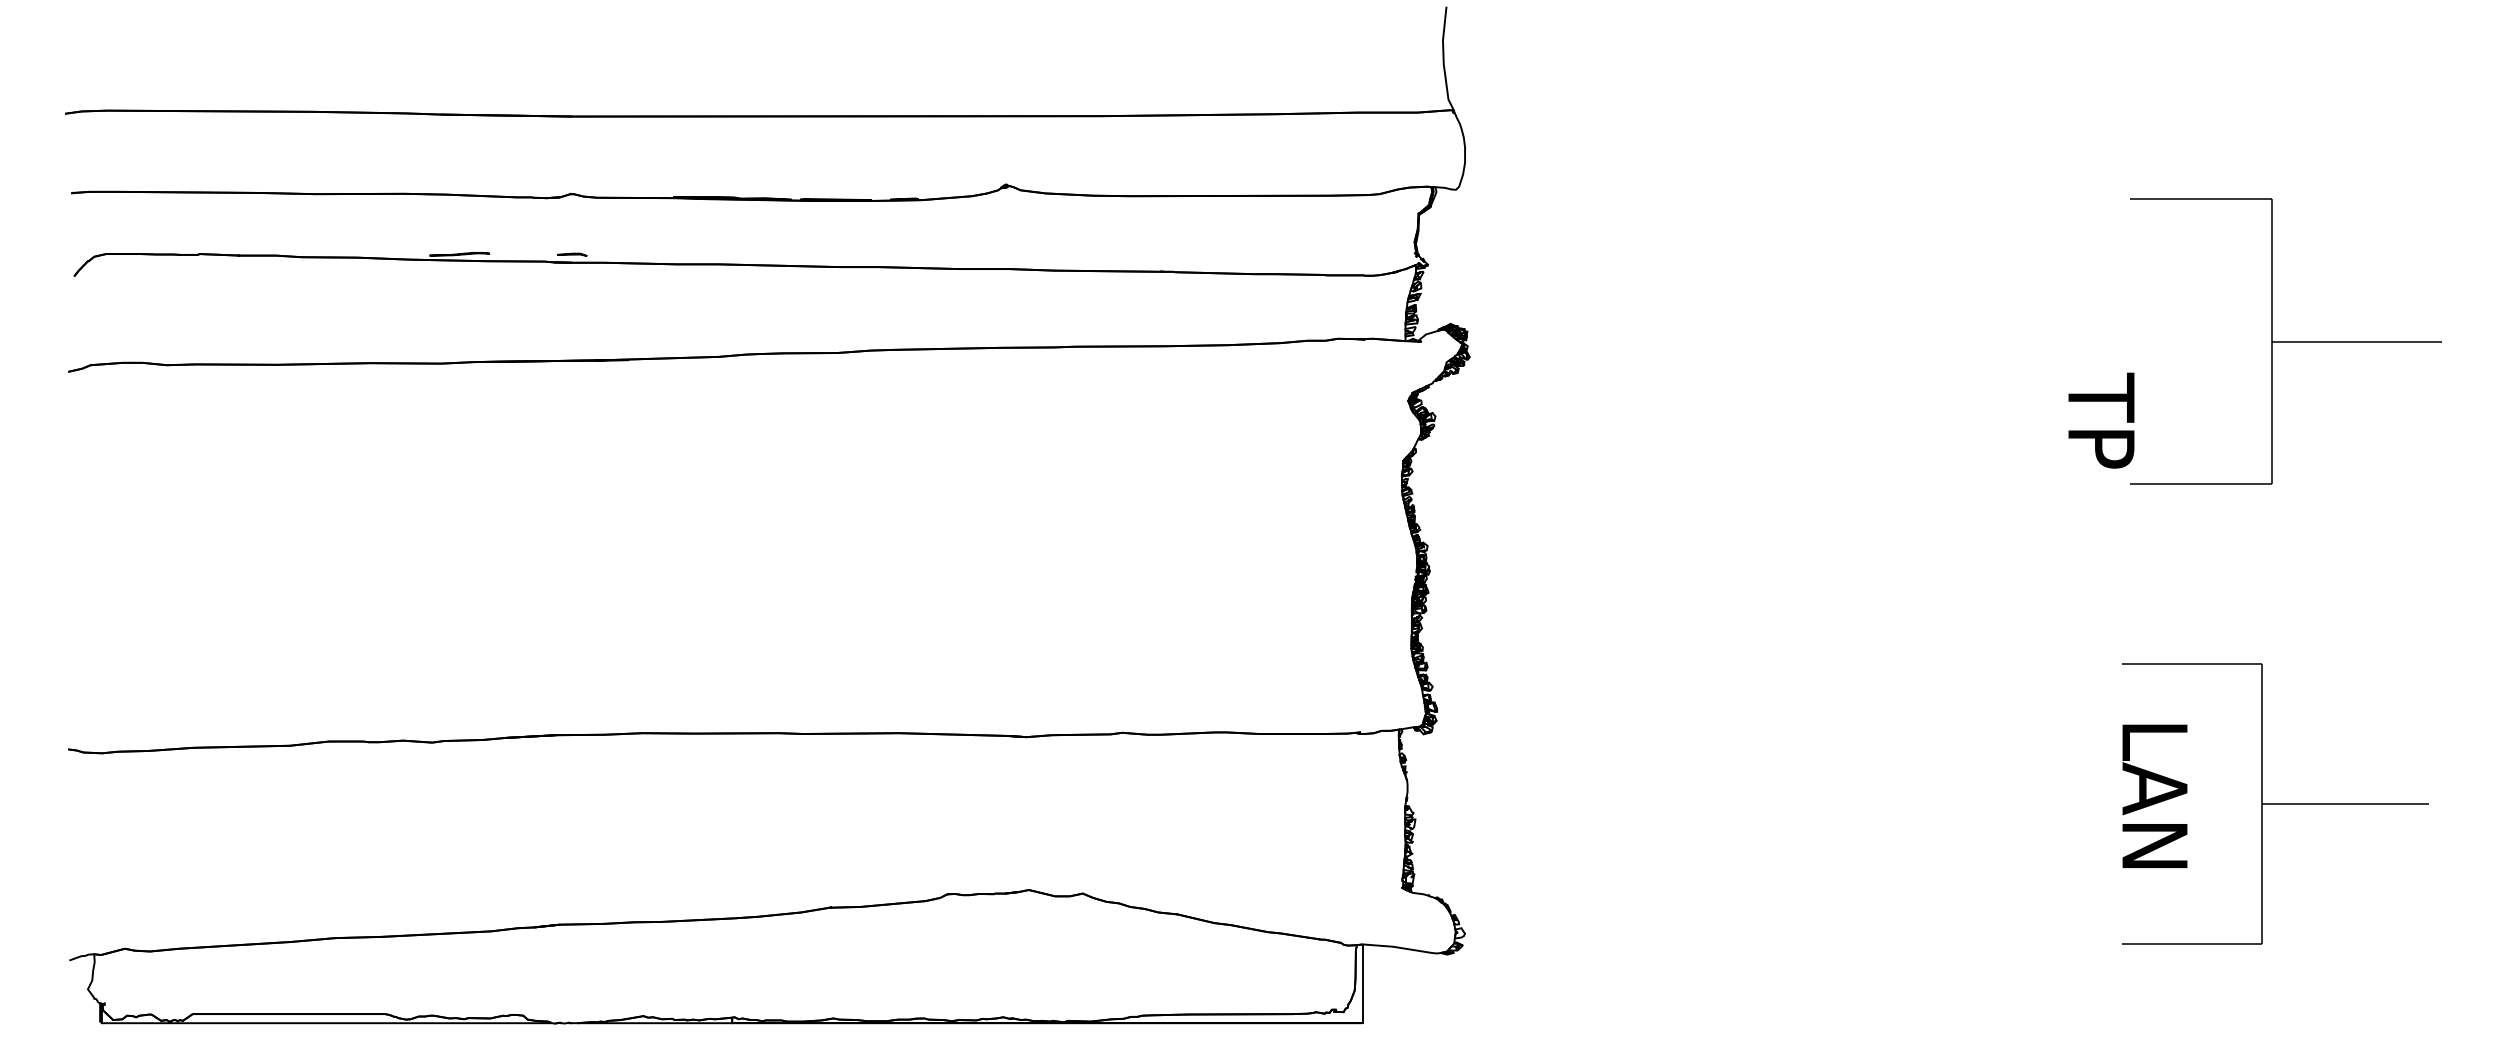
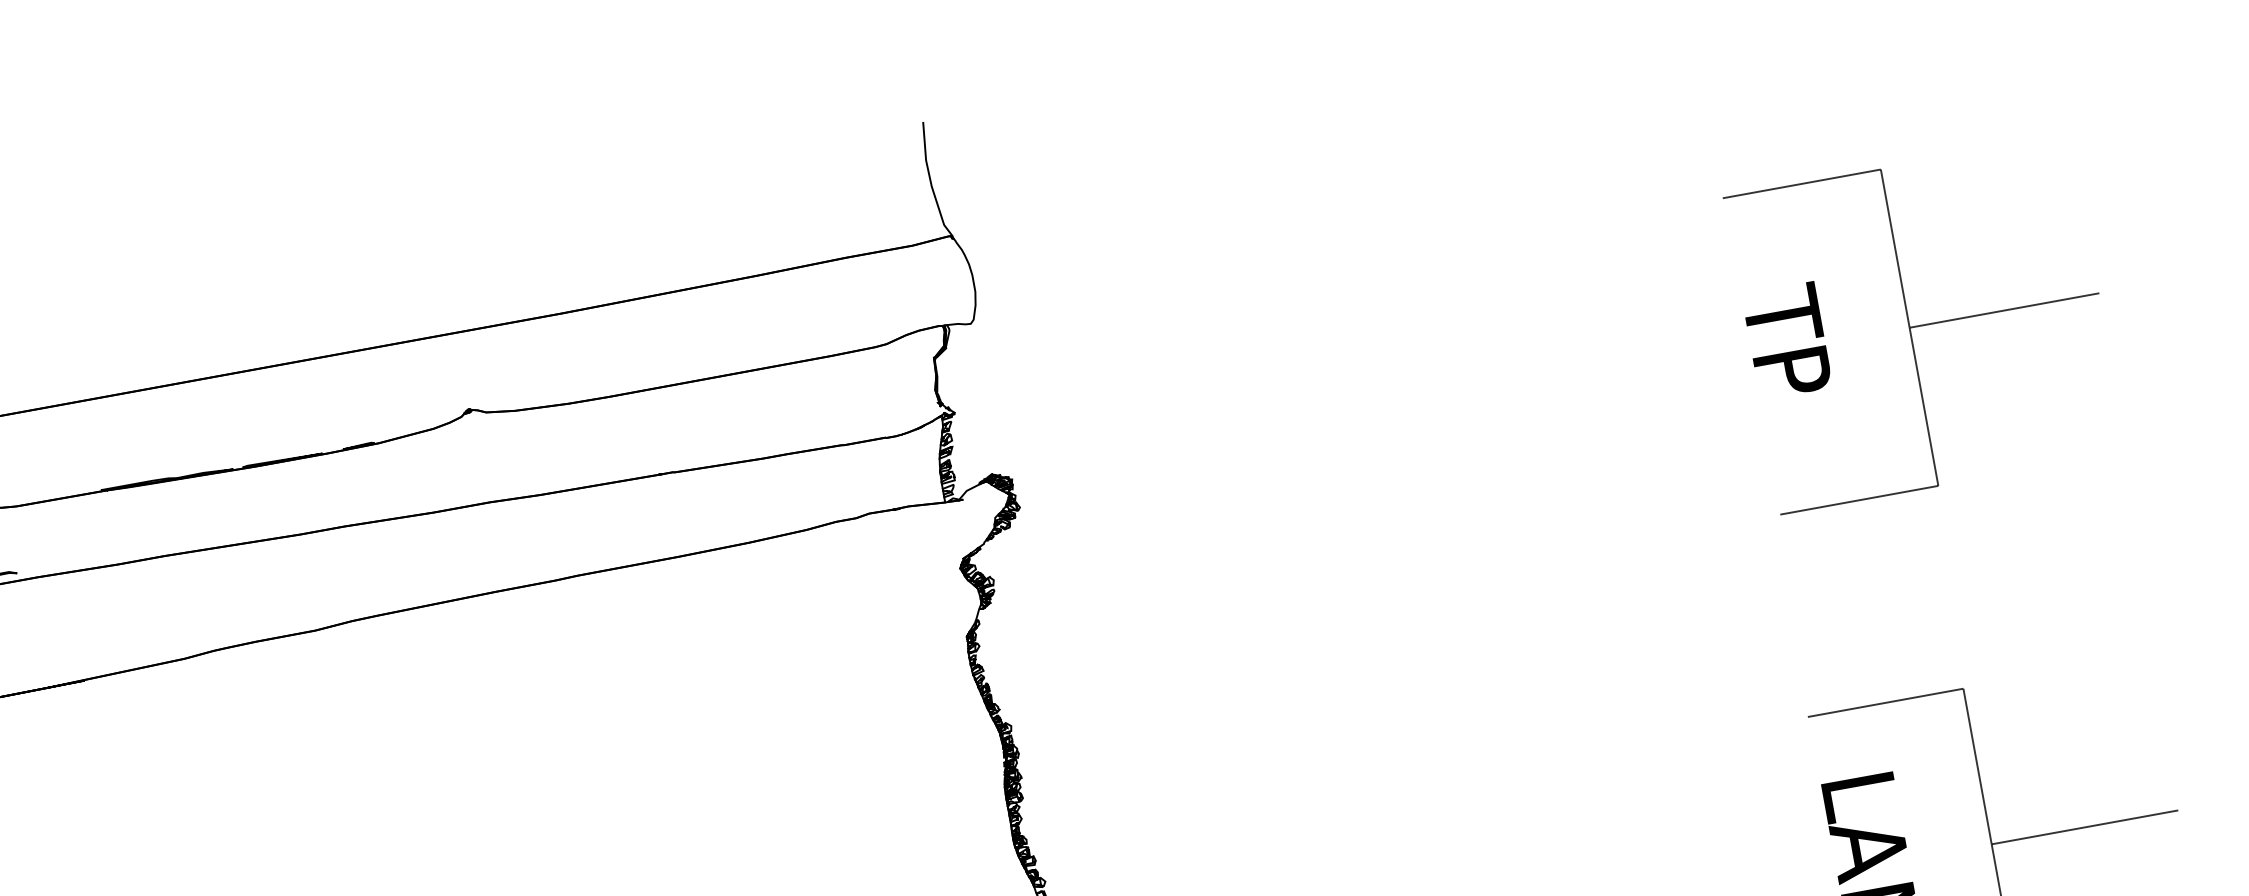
part: (2101, 430) -> (1789, 351), moved

